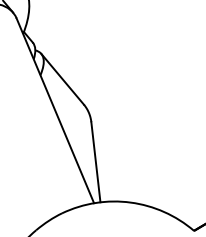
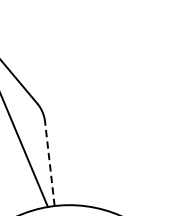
line: (95, 161) -> (49, 163), solid -> dashed

